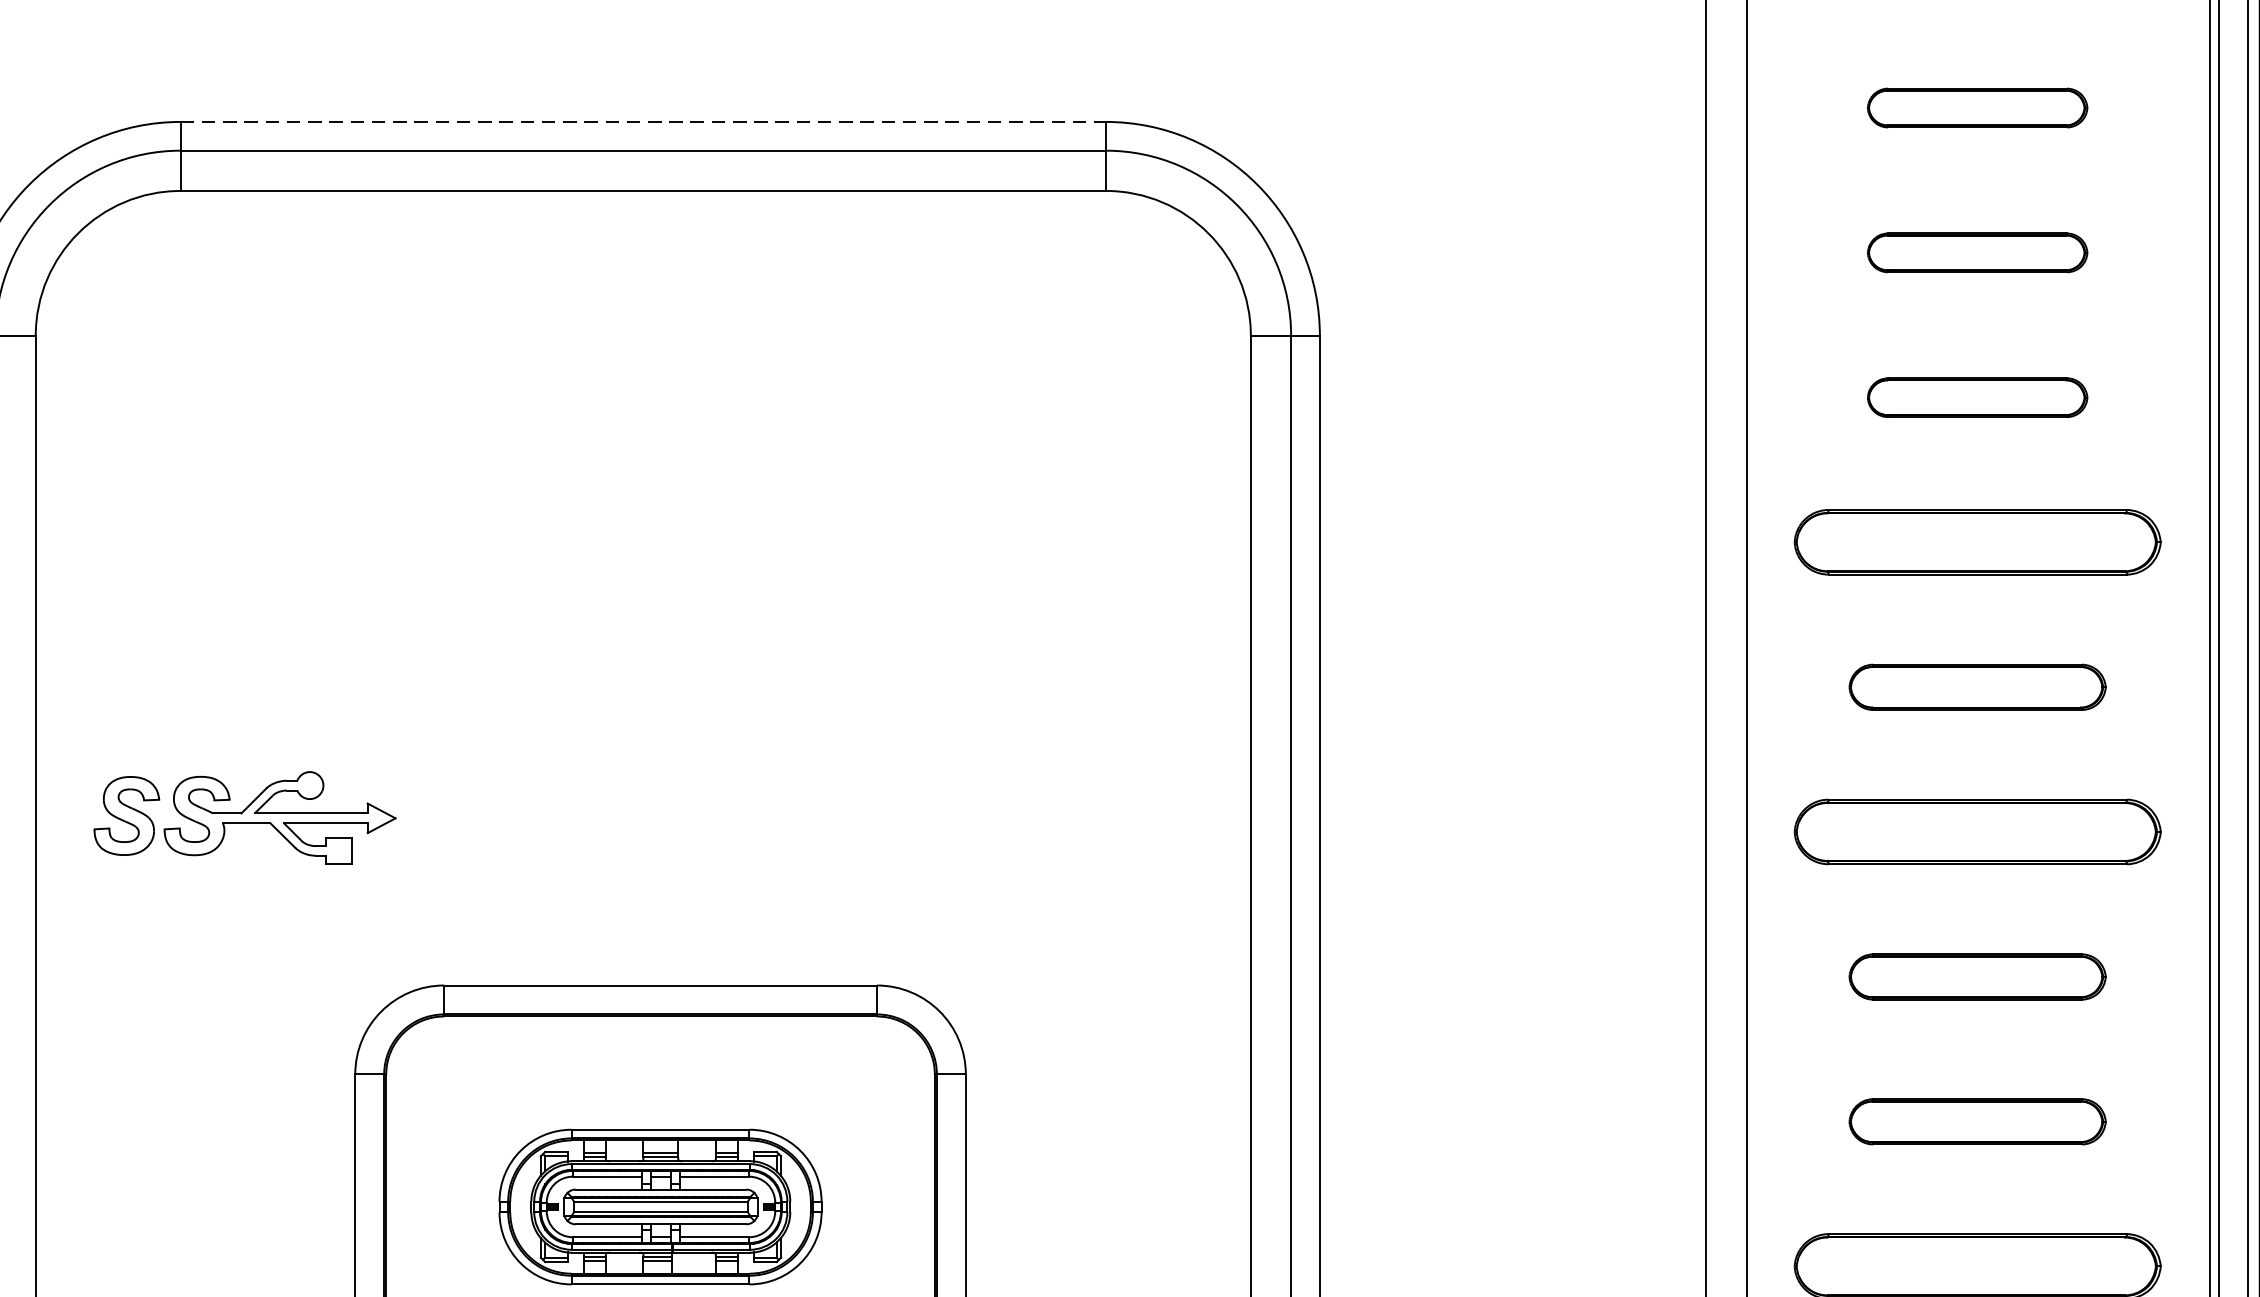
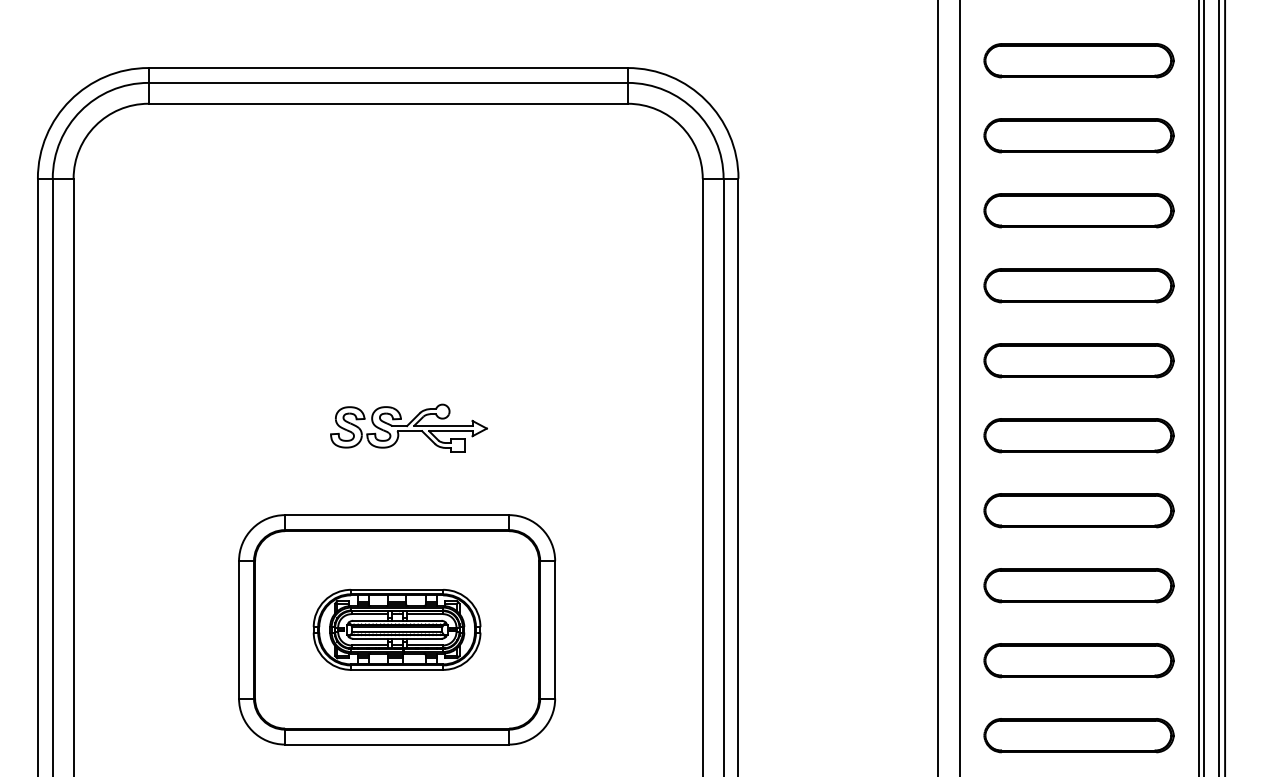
part: (1976, 107) -> (1078, 60), size x1.67
line: (643, 122) -> (388, 68), dashed -> solid
part: (1976, 252) -> (1078, 135), size x1.67
part: (1976, 397) -> (1078, 210), size x1.67
part: (1976, 686) -> (1078, 360), size x1.43
part: (244, 816) -> (408, 427), moved
part: (1976, 976) -> (1078, 510), size x1.43
part: (1976, 1121) -> (1078, 585), size x1.43

